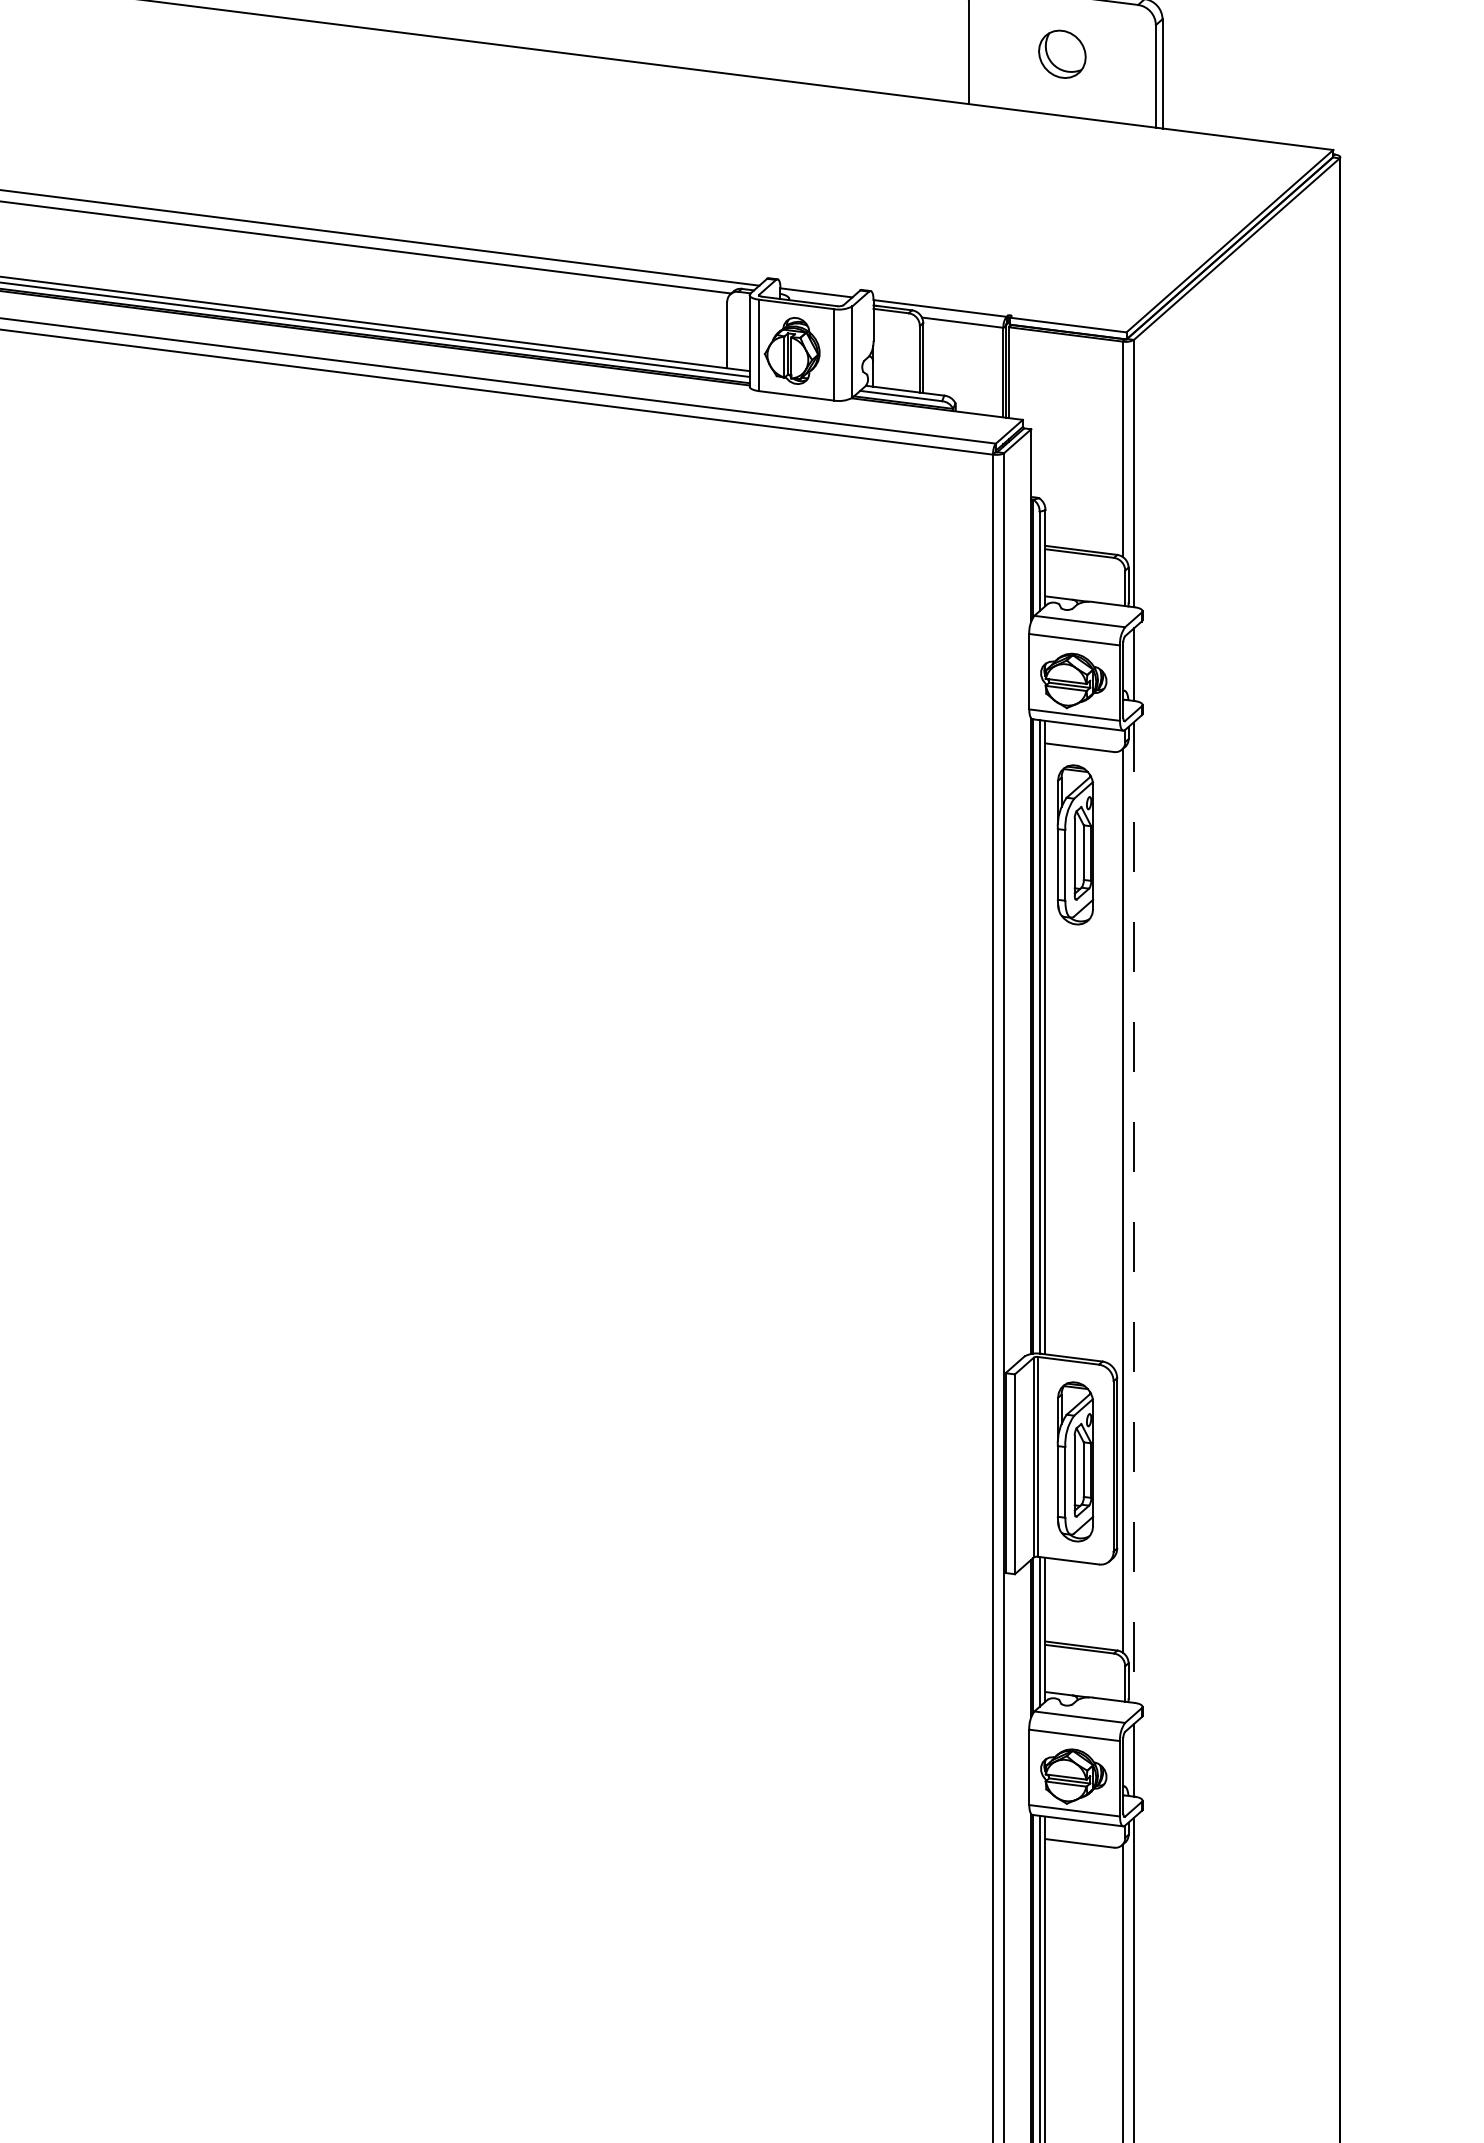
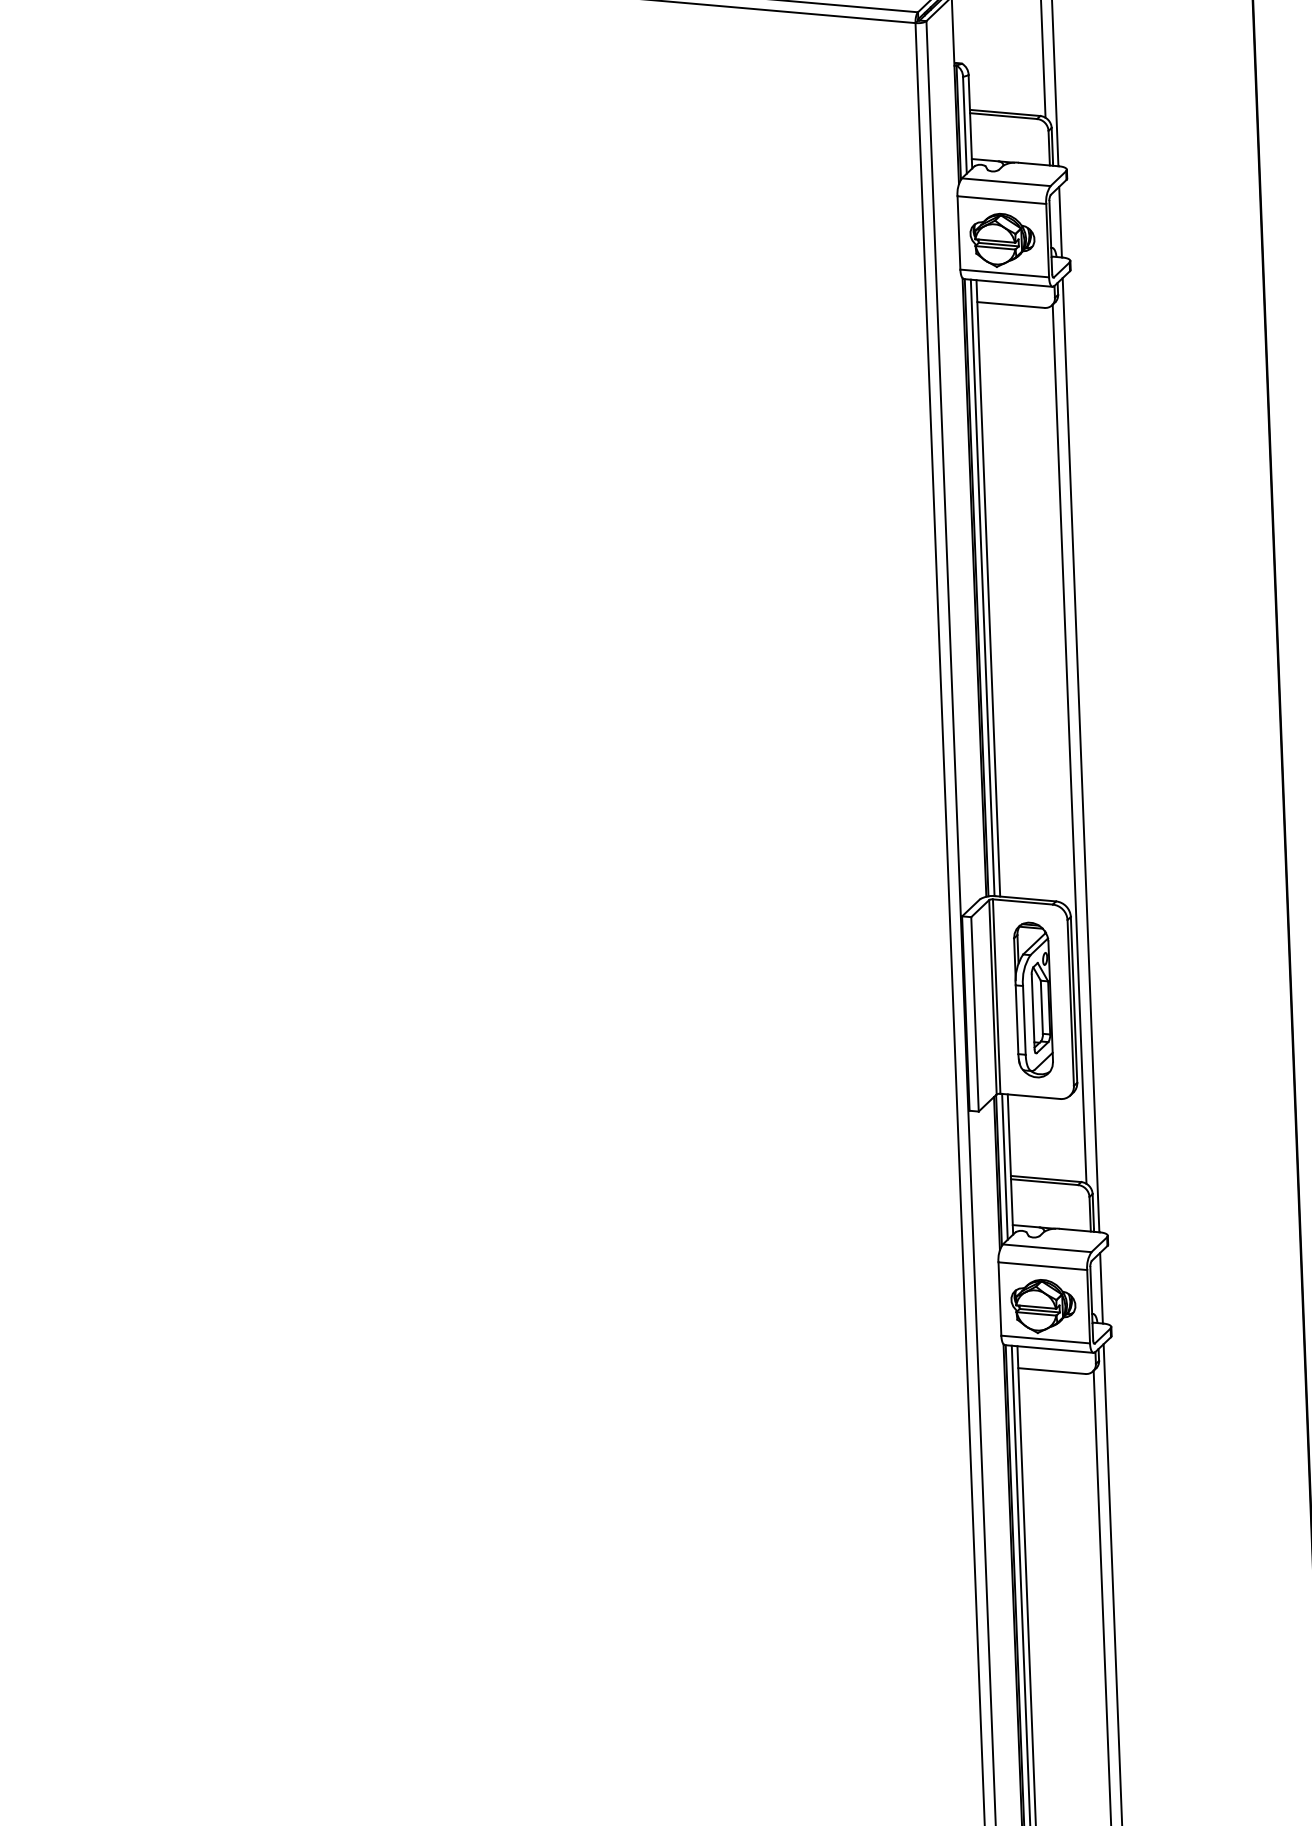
part: (1075, 844) -> (1010, 399), removed
line: (1133, 1213) -> (1080, 756), dashed -> solid

